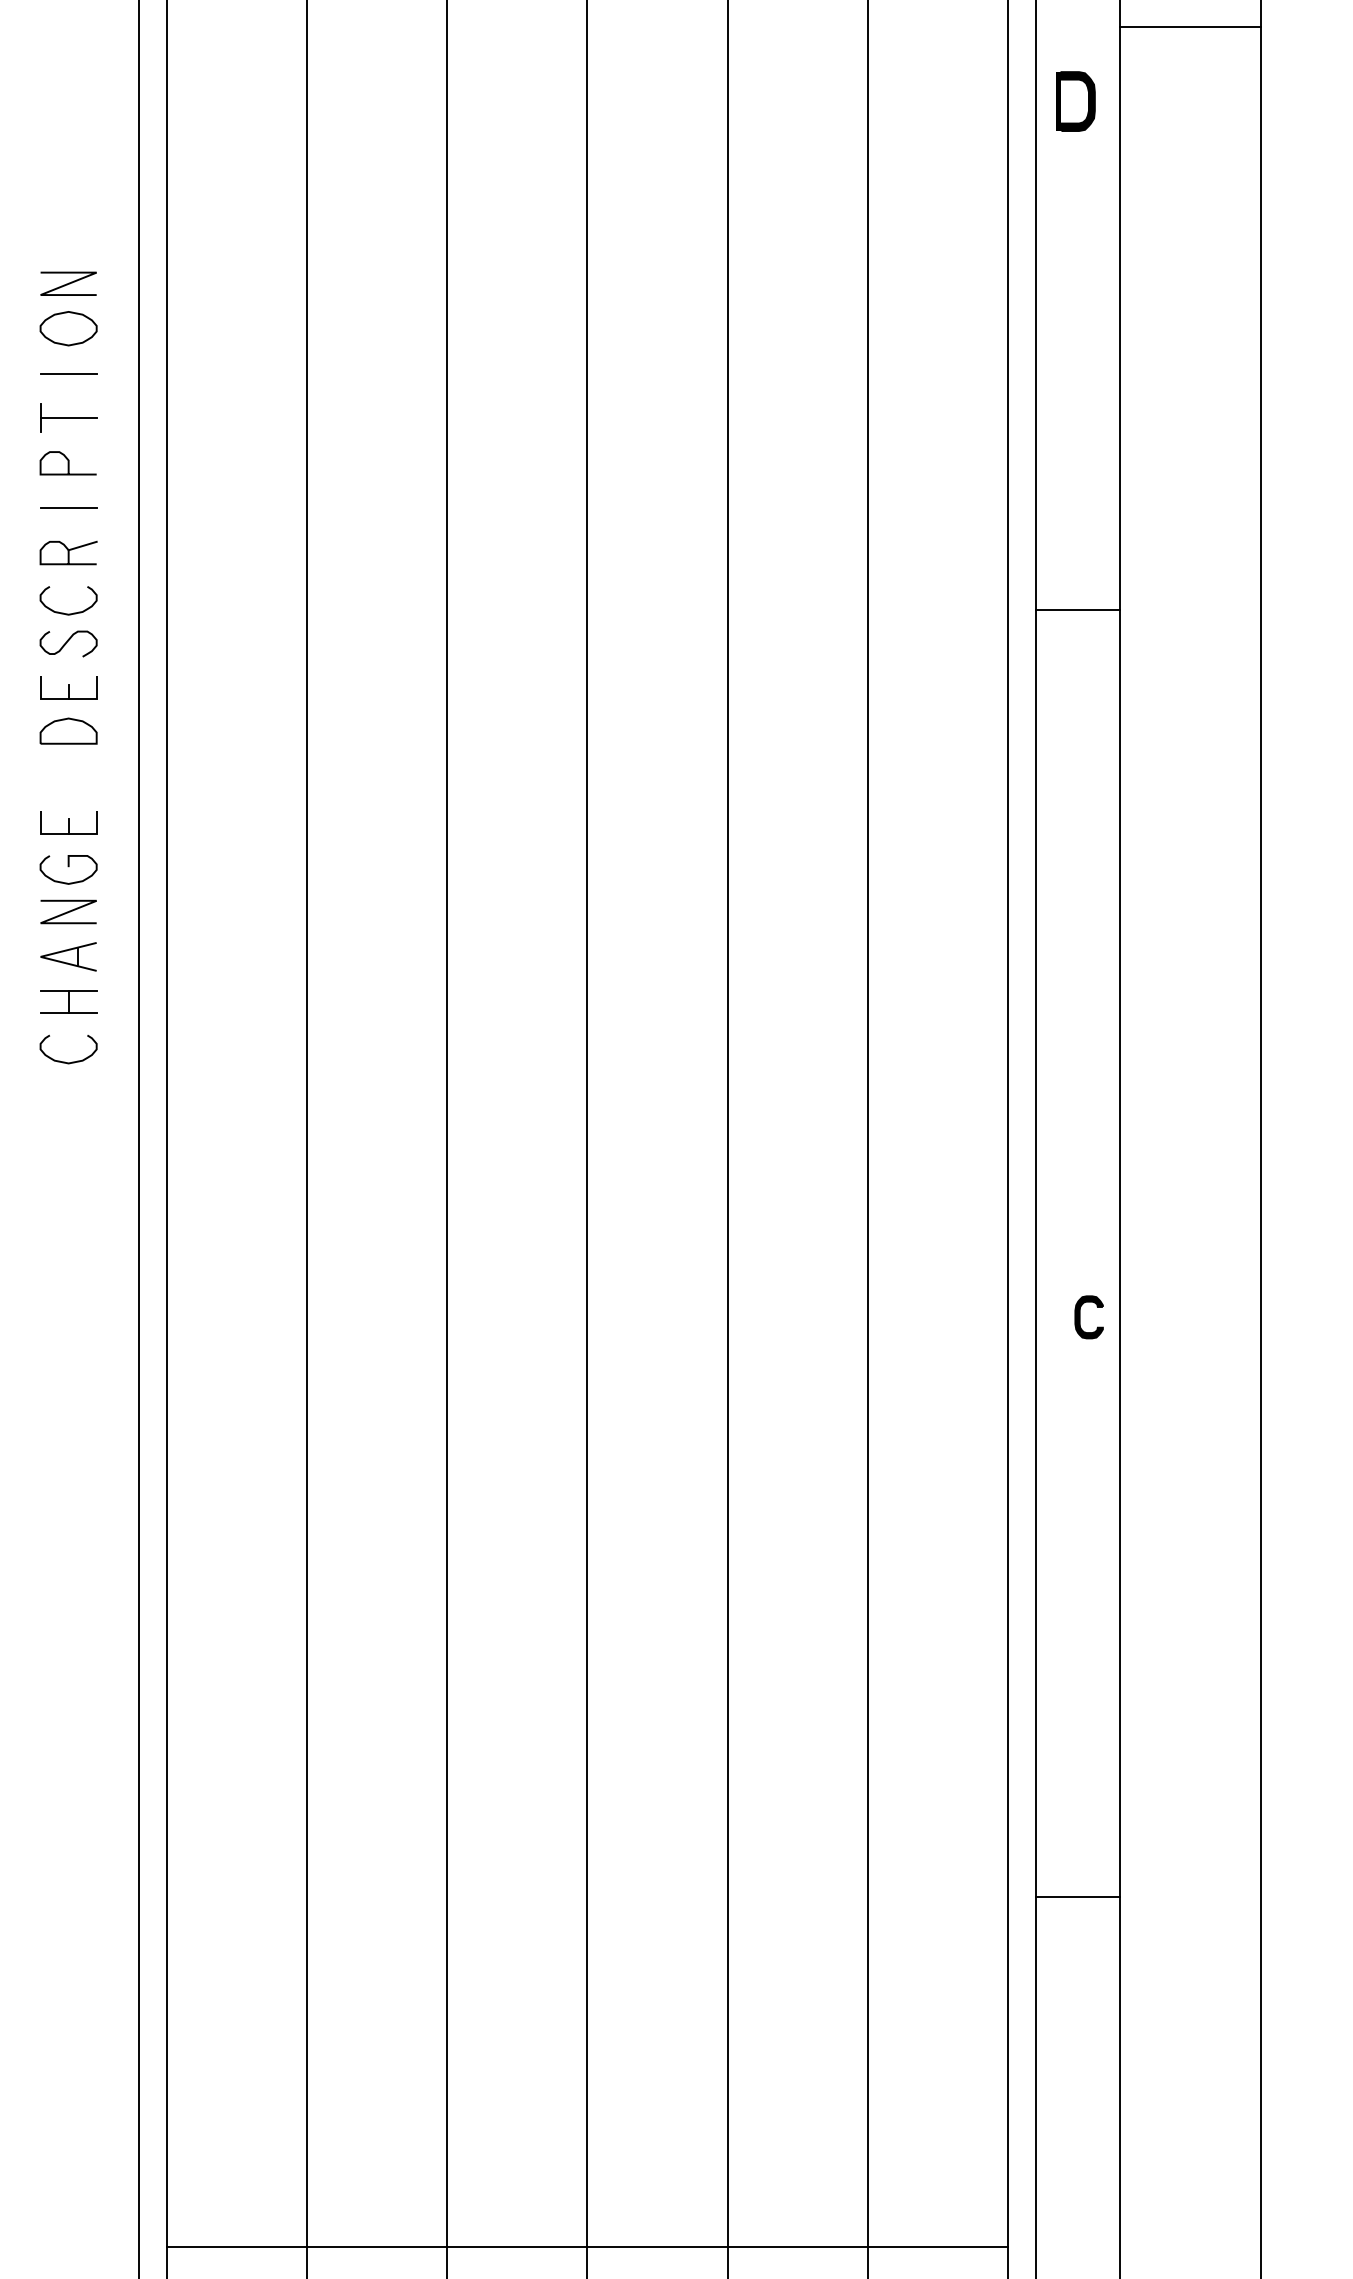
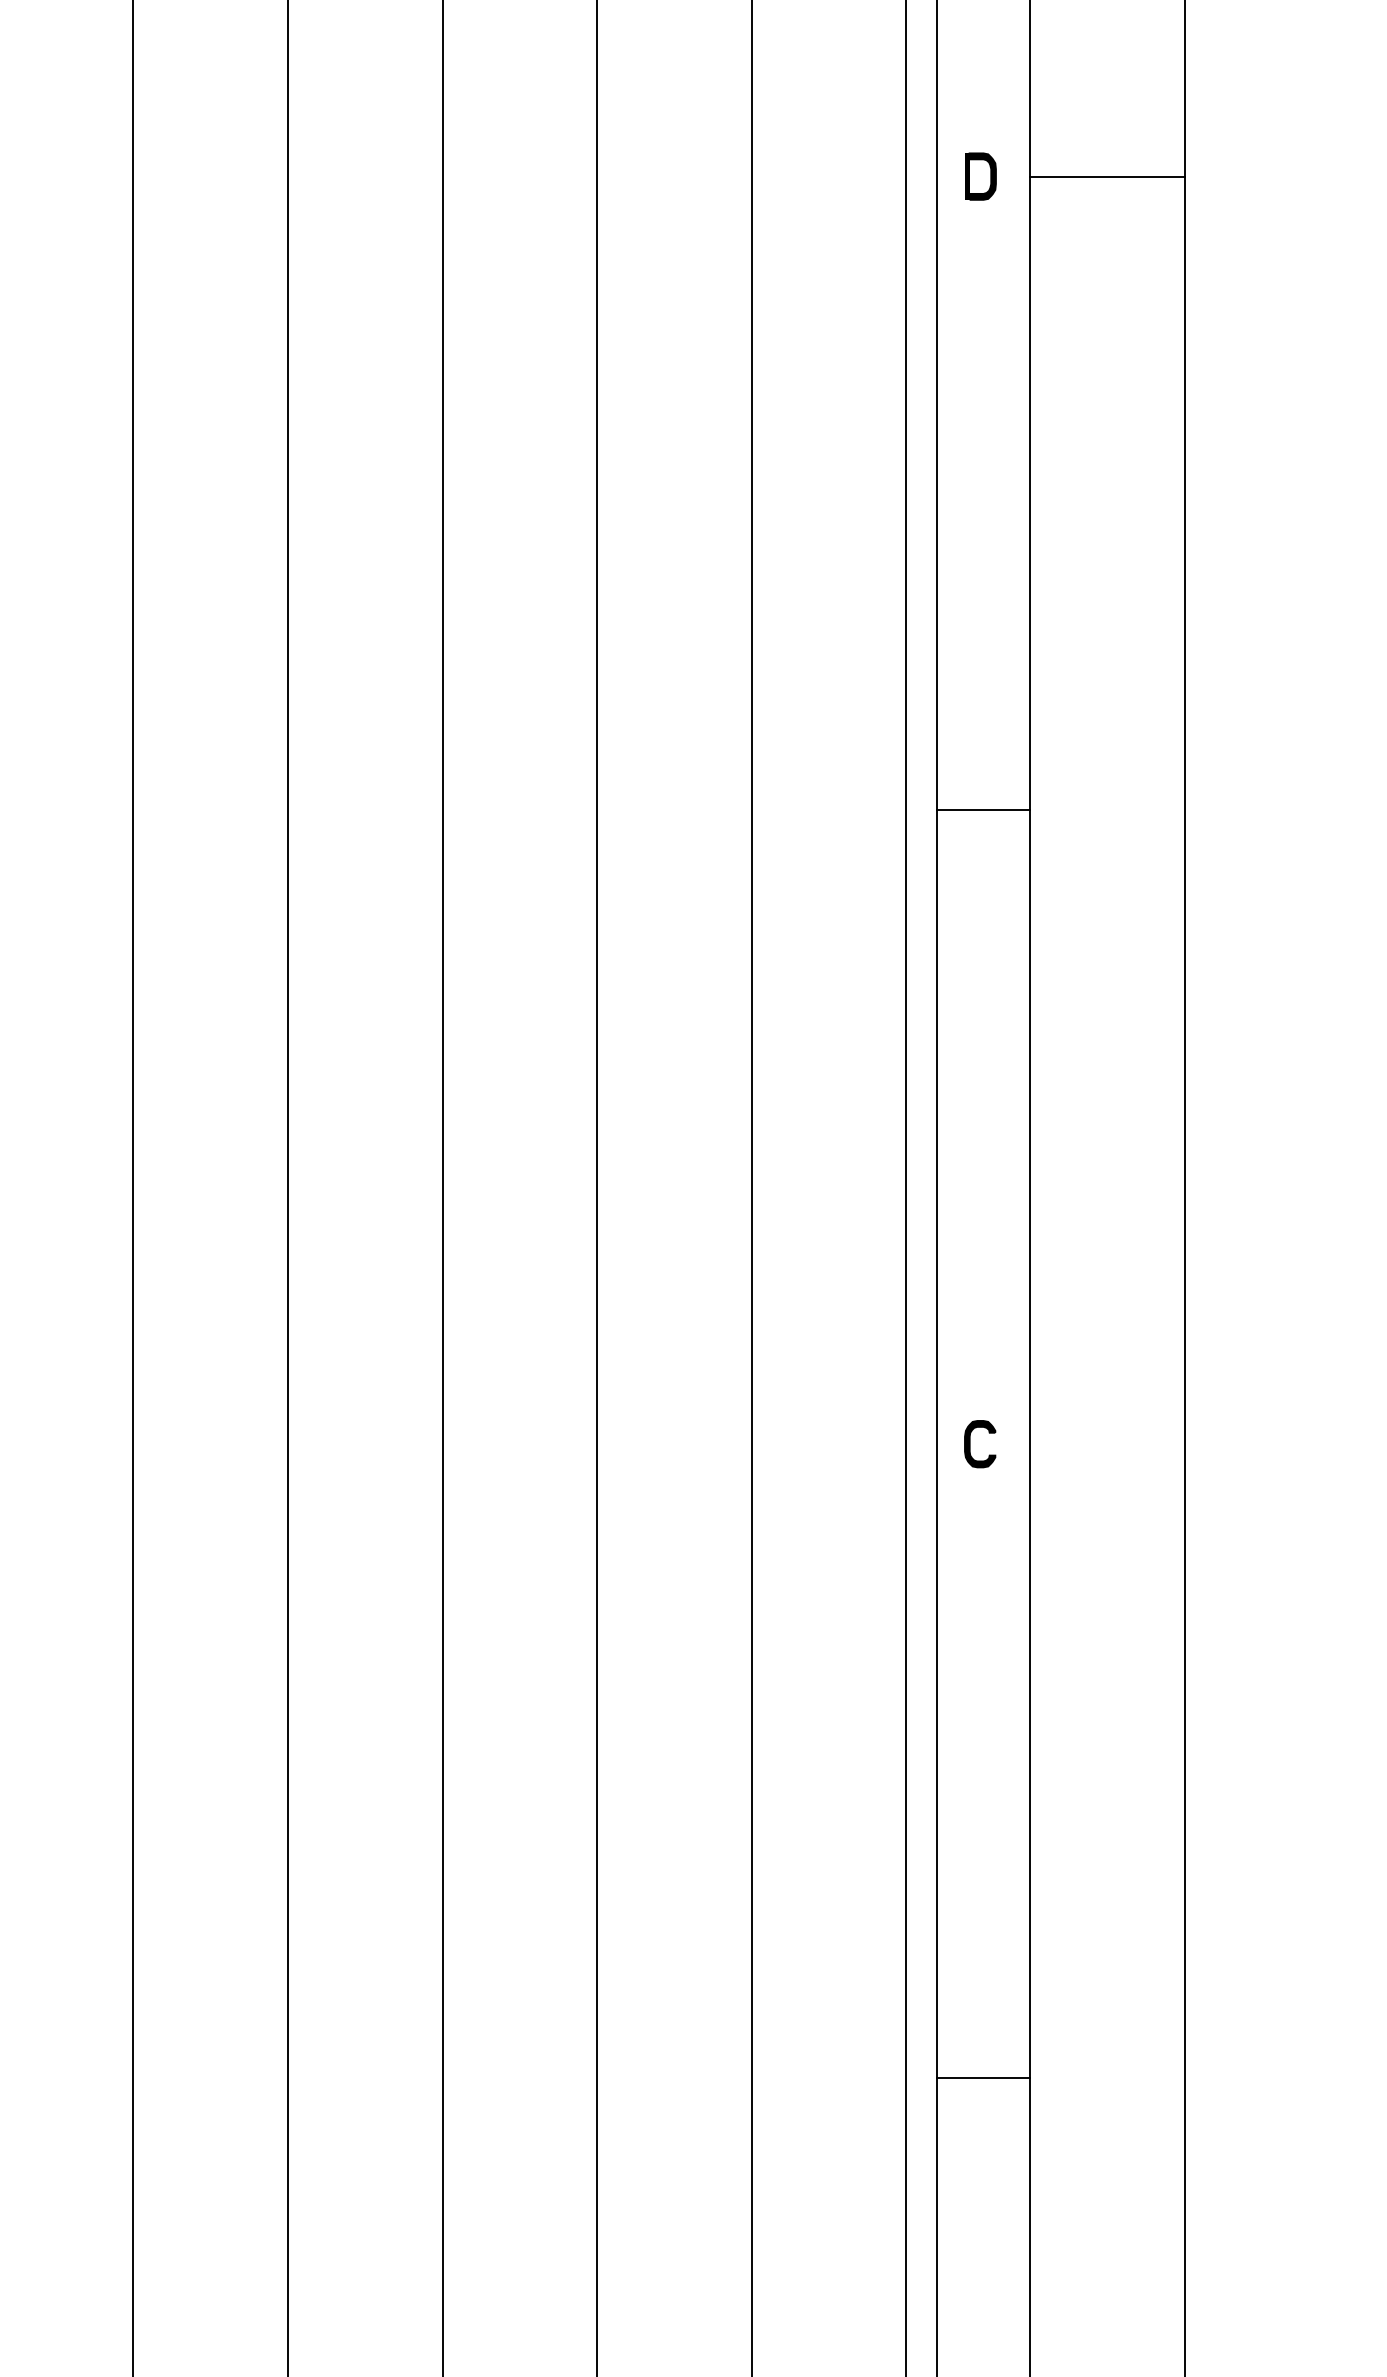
line: (1190, 26) -> (1107, 176), moved
part: (1075, 101) -> (980, 176), size x0.71
line: (1078, 610) -> (983, 810), moved
part: (1080, 1317) -> (970, 1444), moved
line: (1078, 1897) -> (983, 2078), moved

